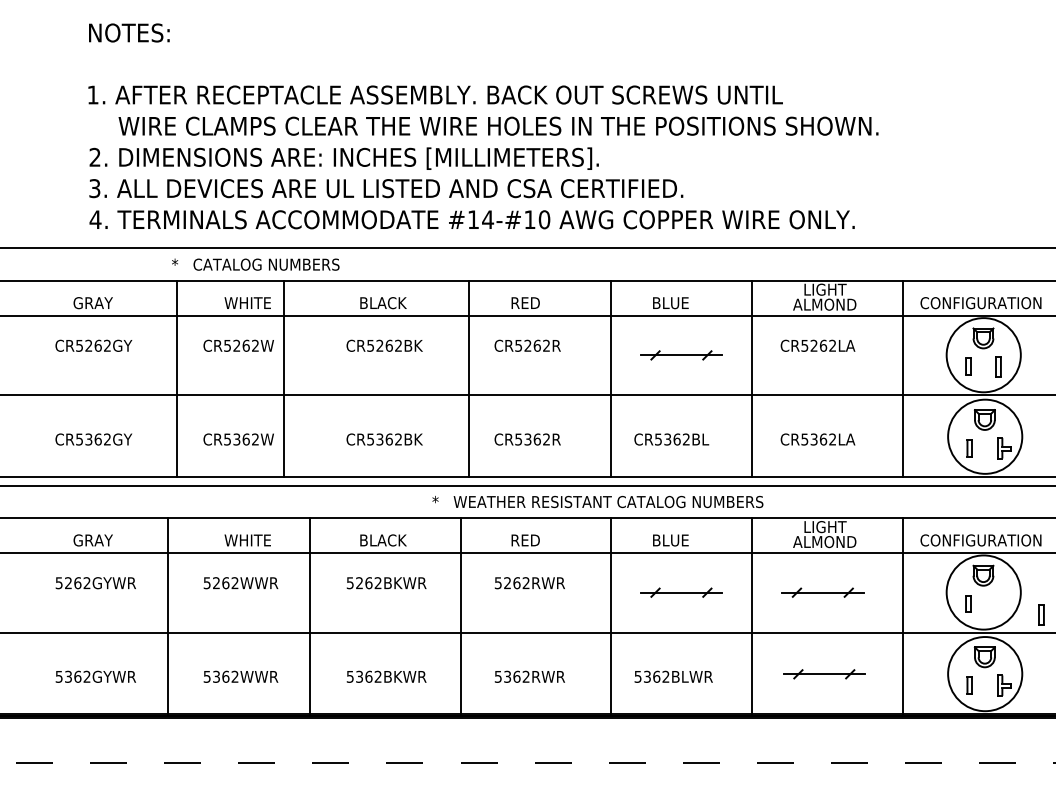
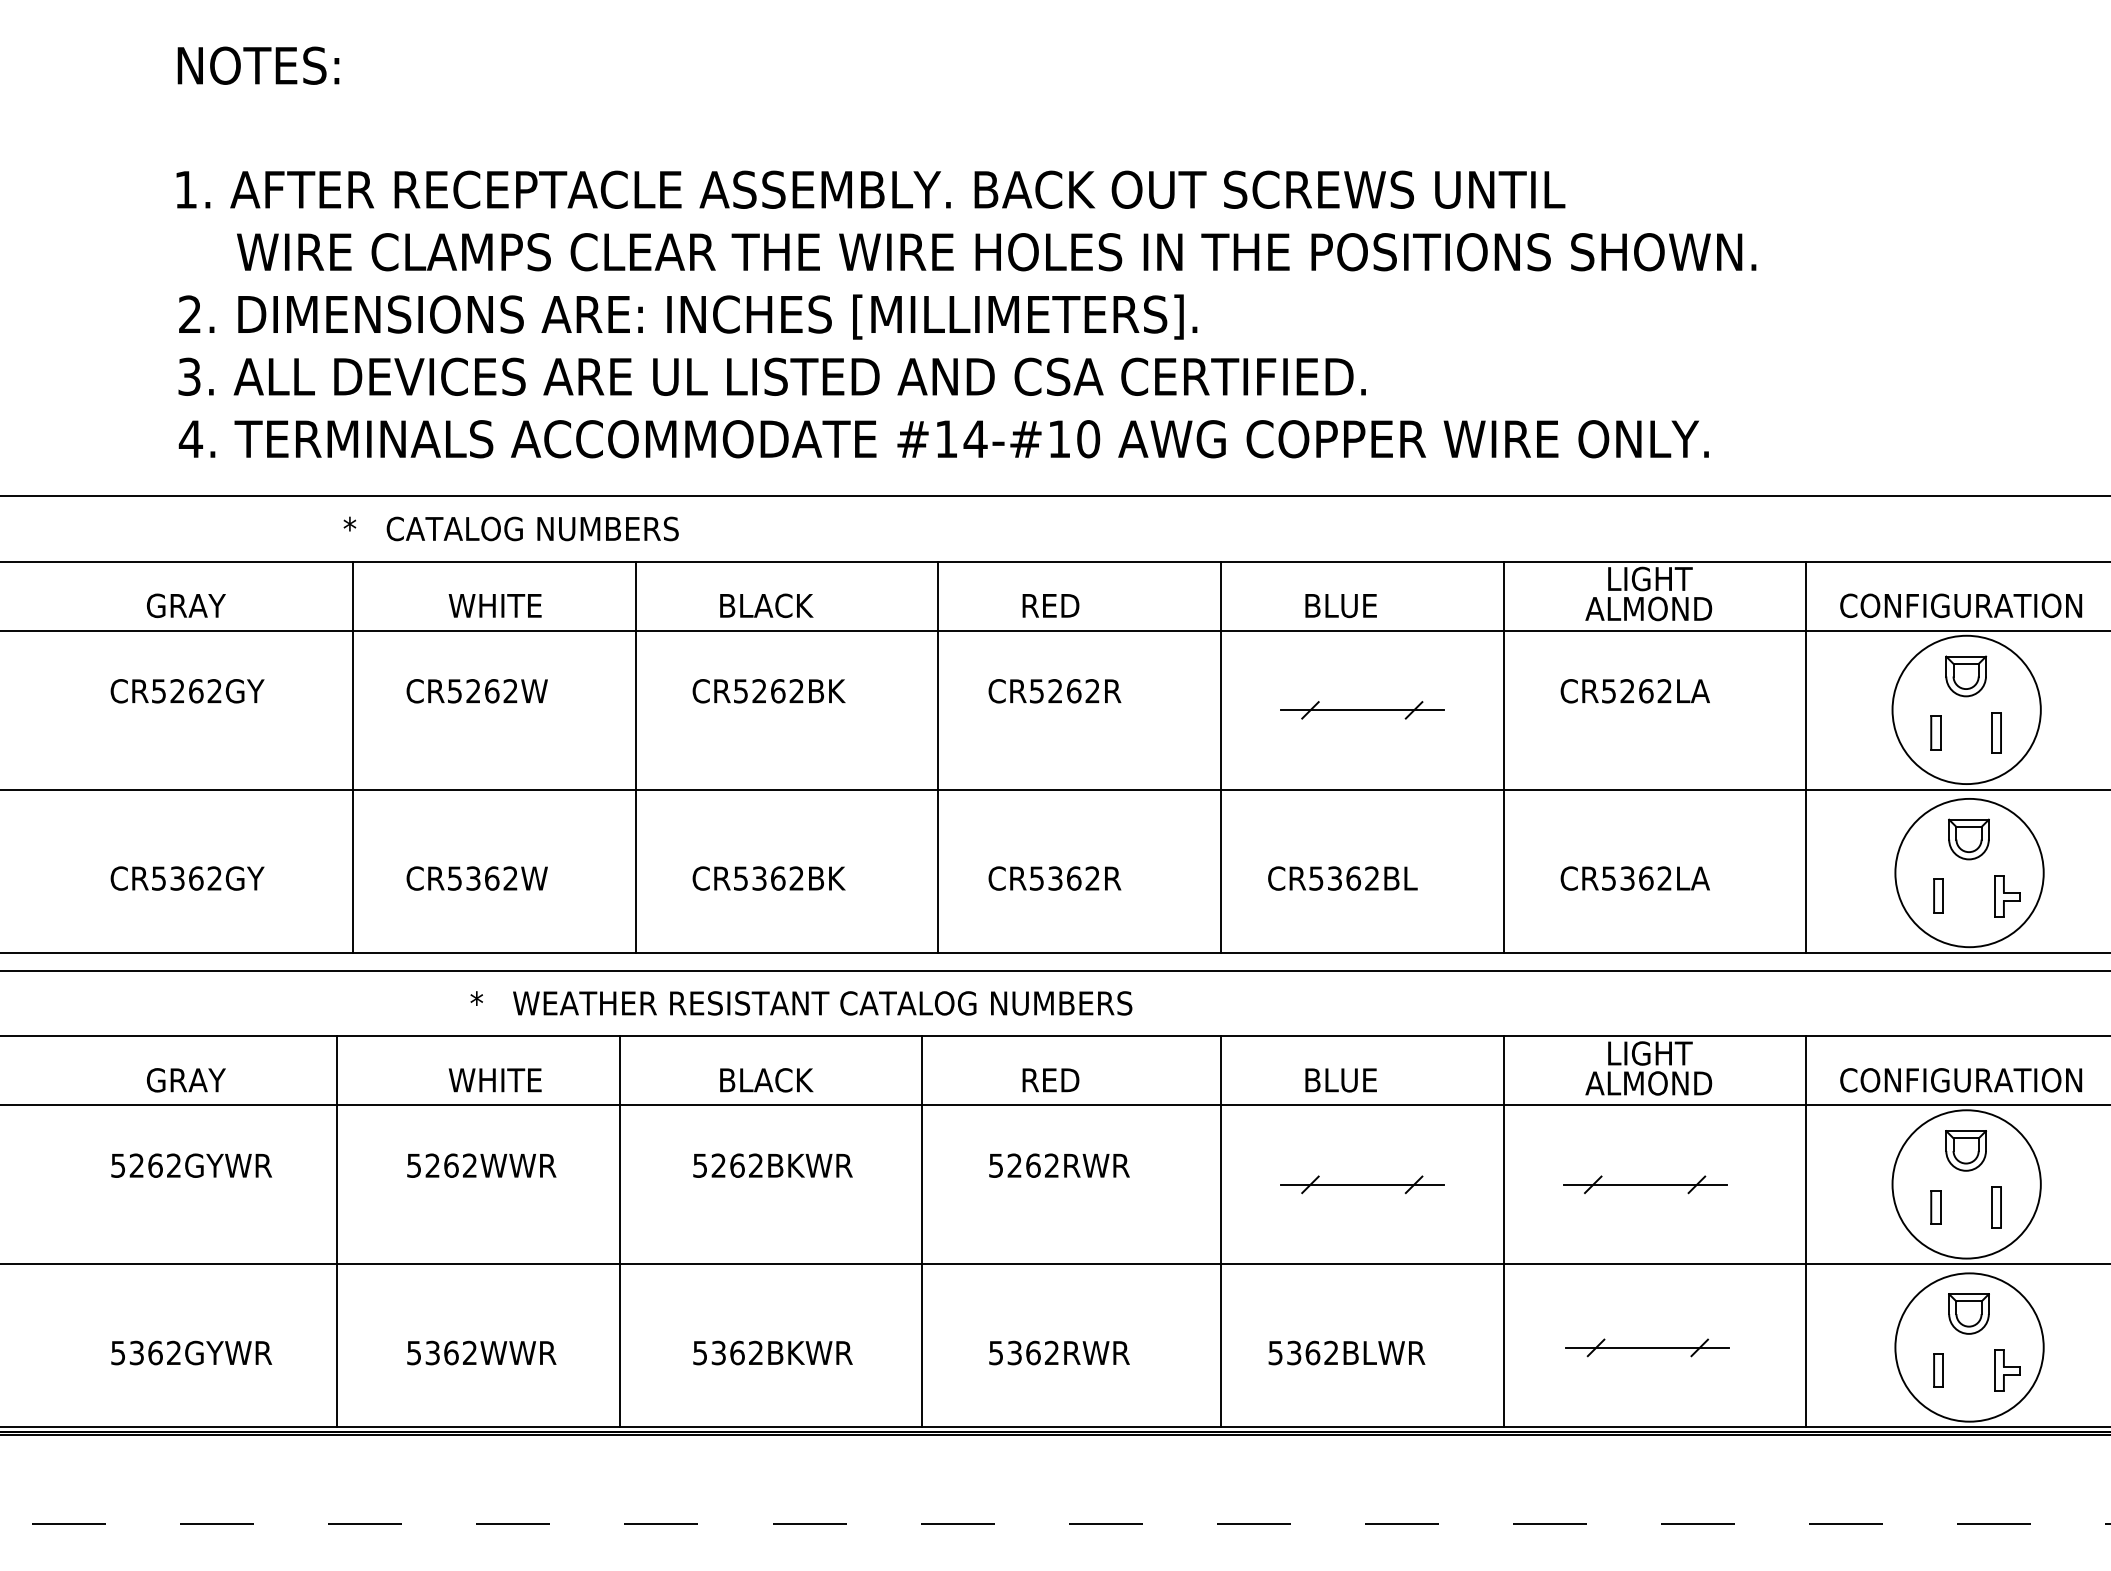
line: (283, 378) -> (634, 756), moved
text: (597, 501) -> (800, 1002), moved
part: (1041, 614) -> (1996, 1206), moved

